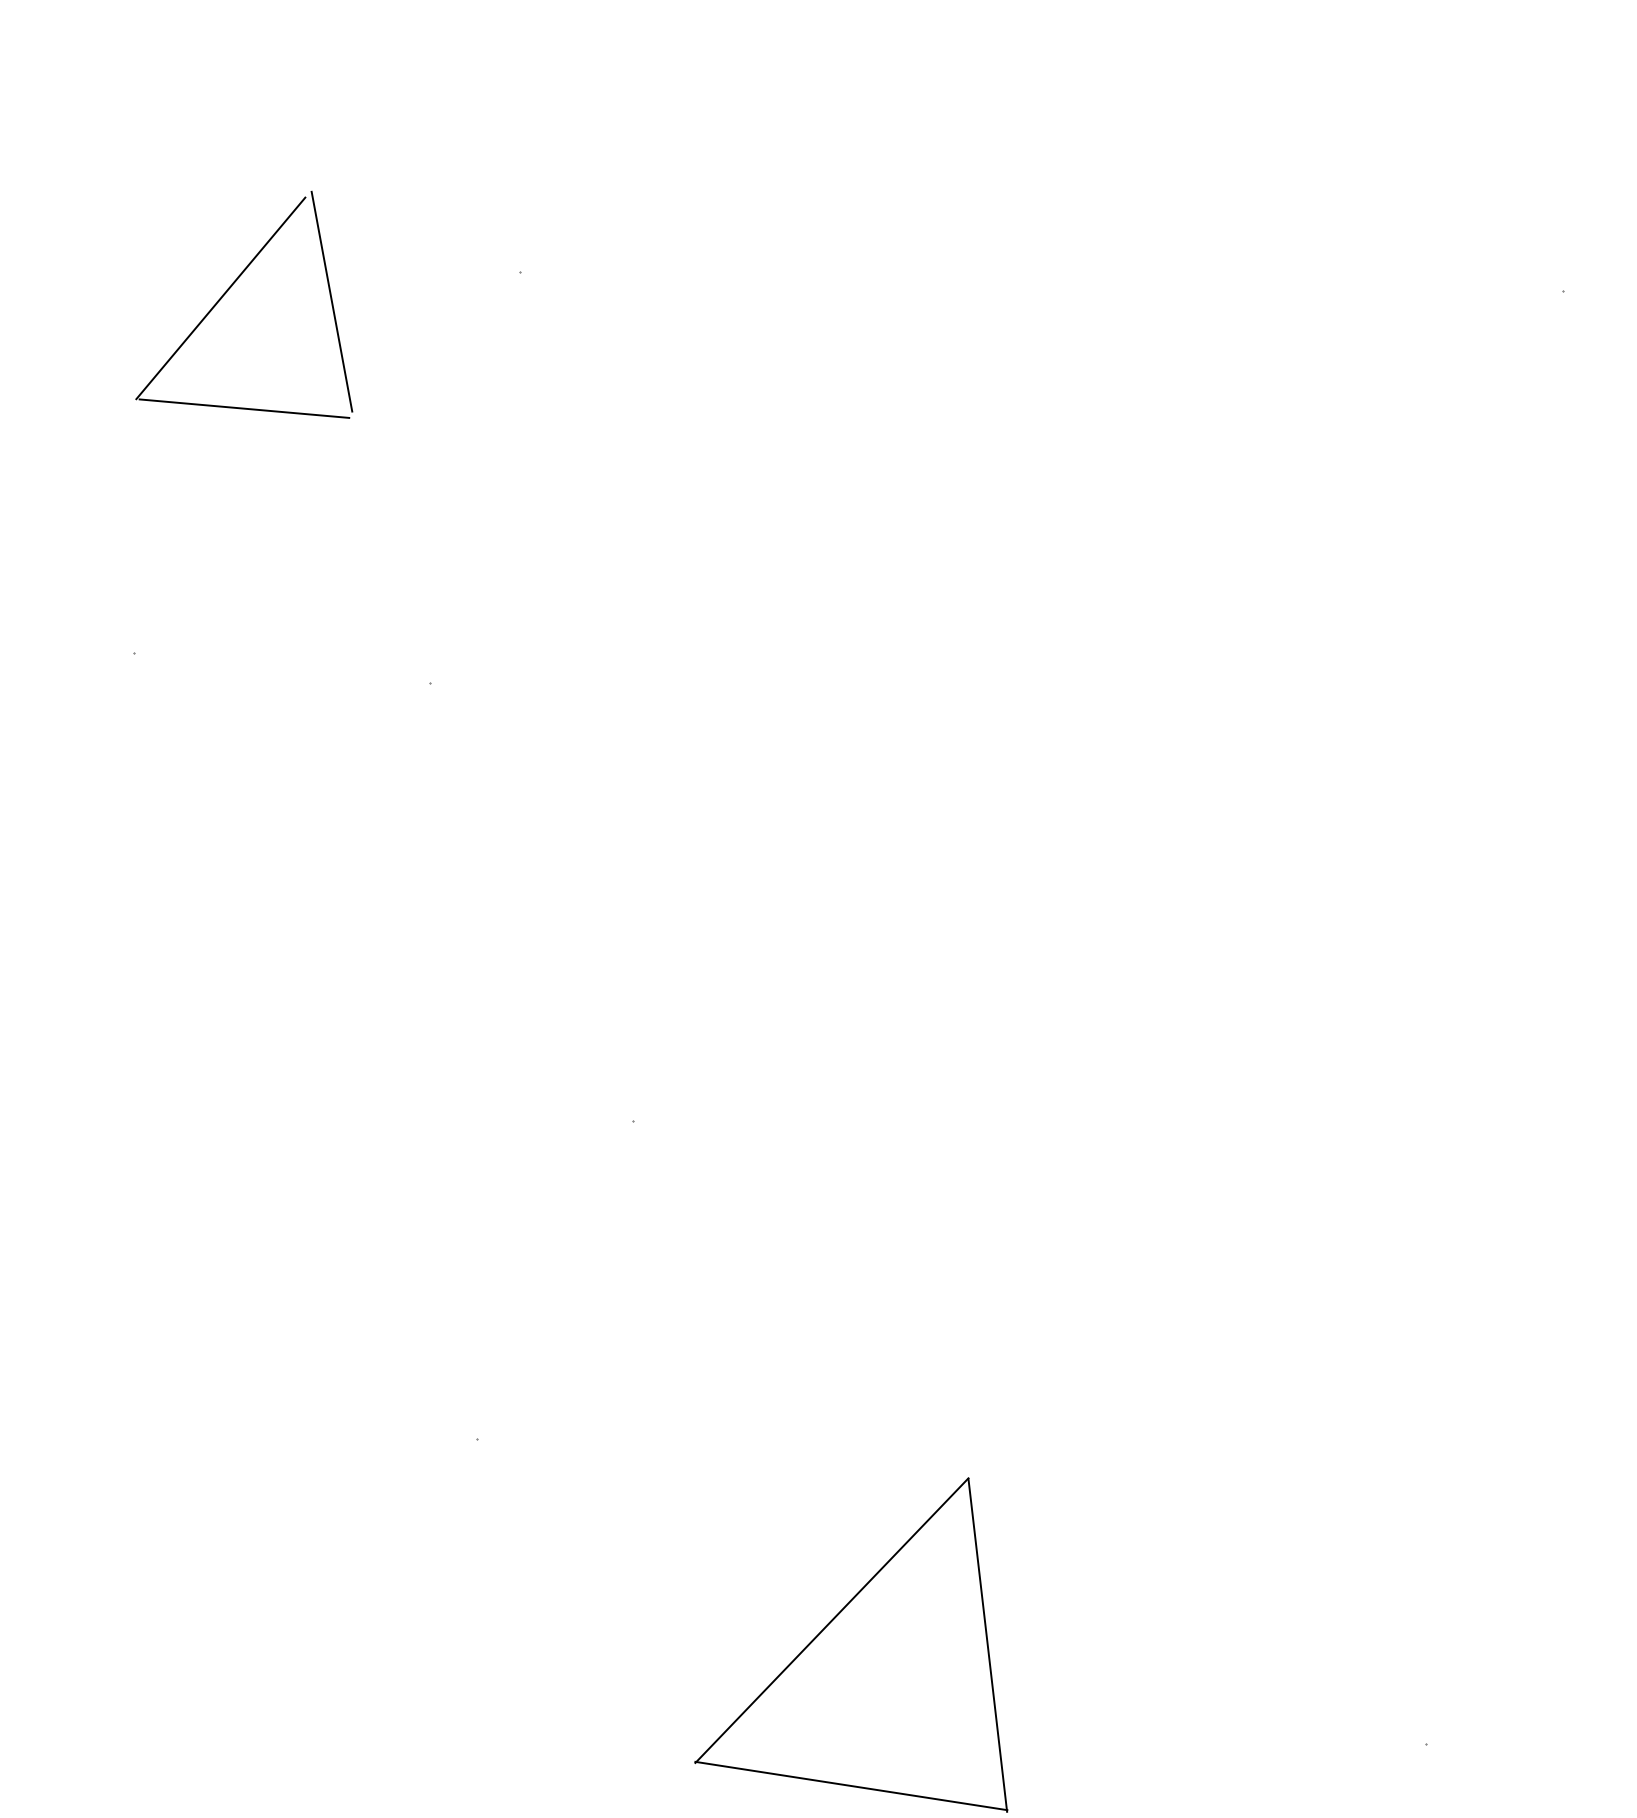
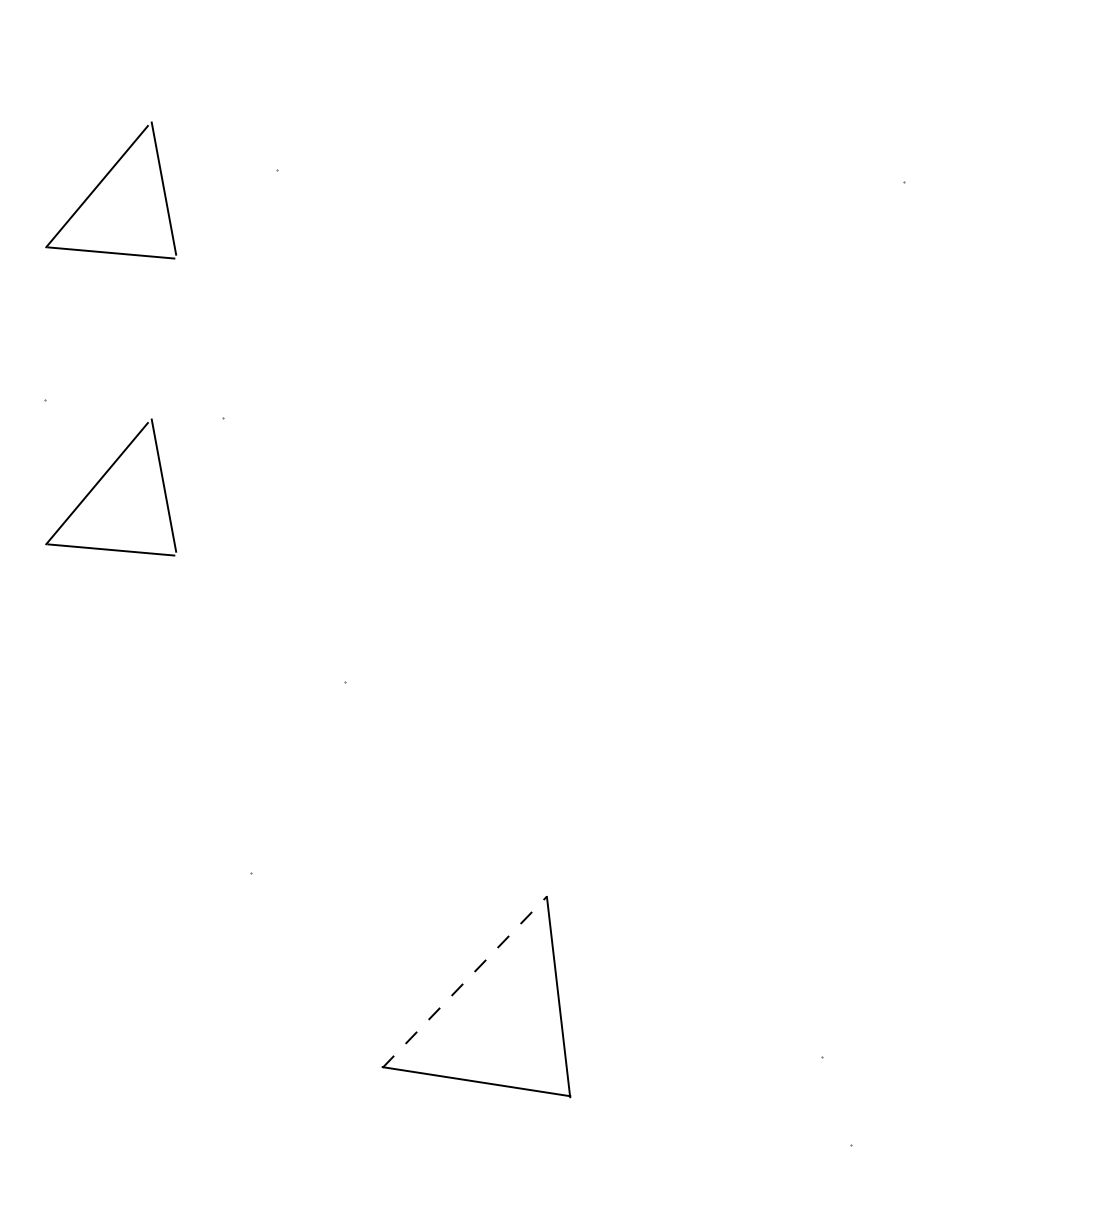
part: (226, 788) -> (100, 481), added
line: (831, 1621) -> (464, 982), solid -> dashed

